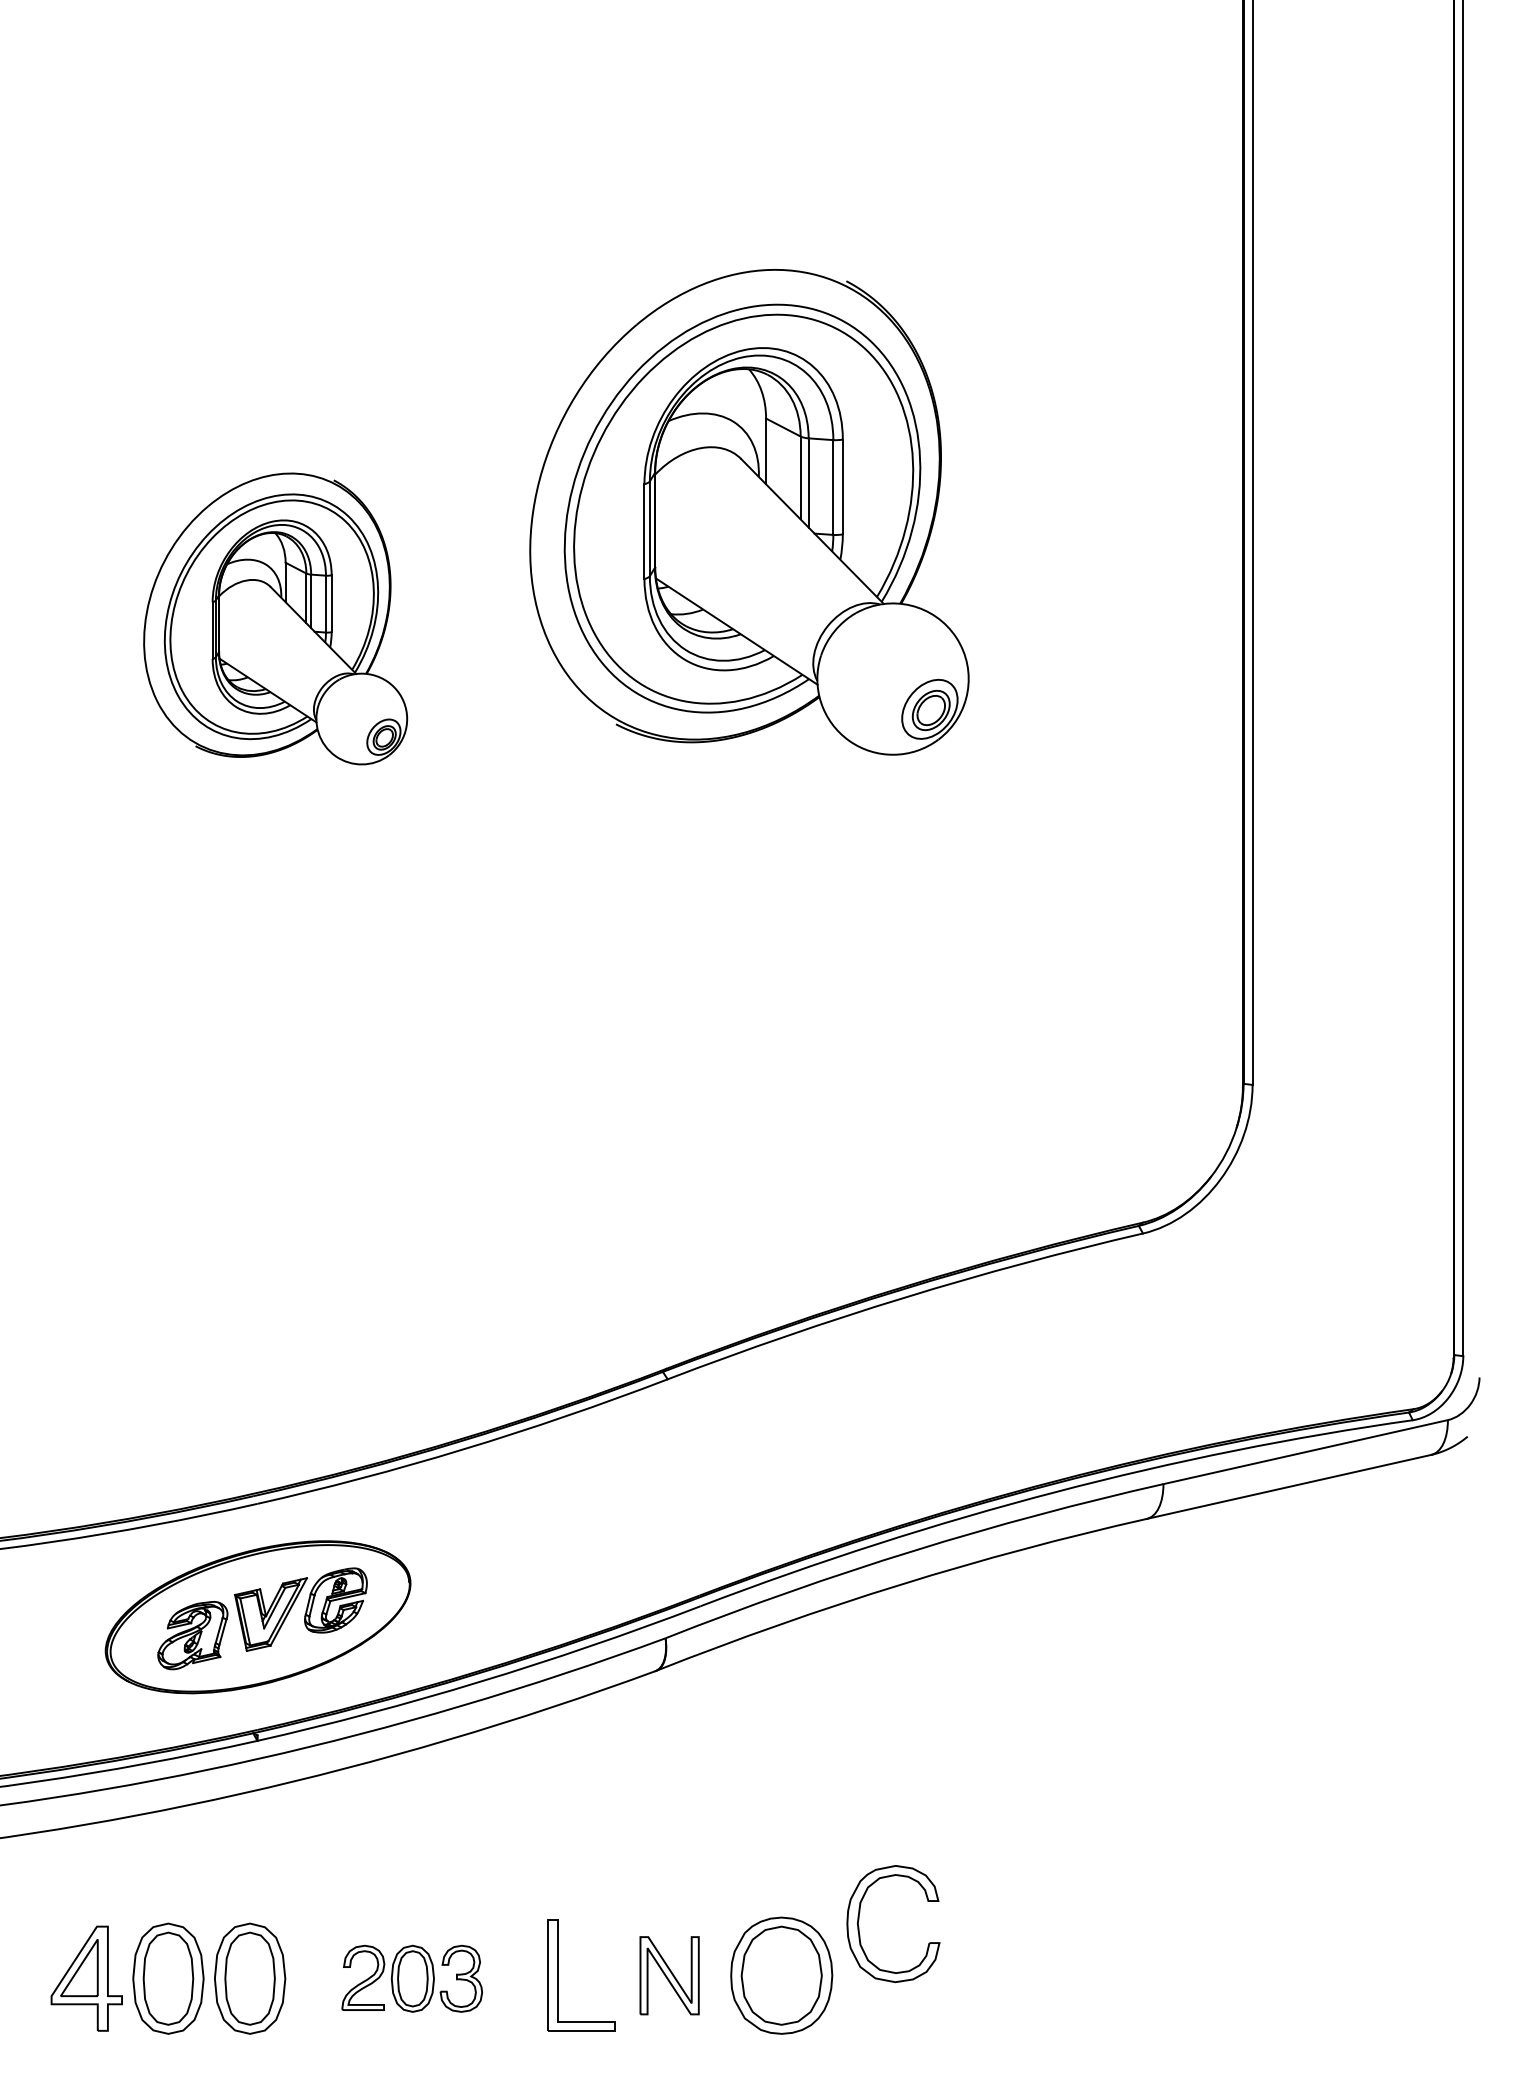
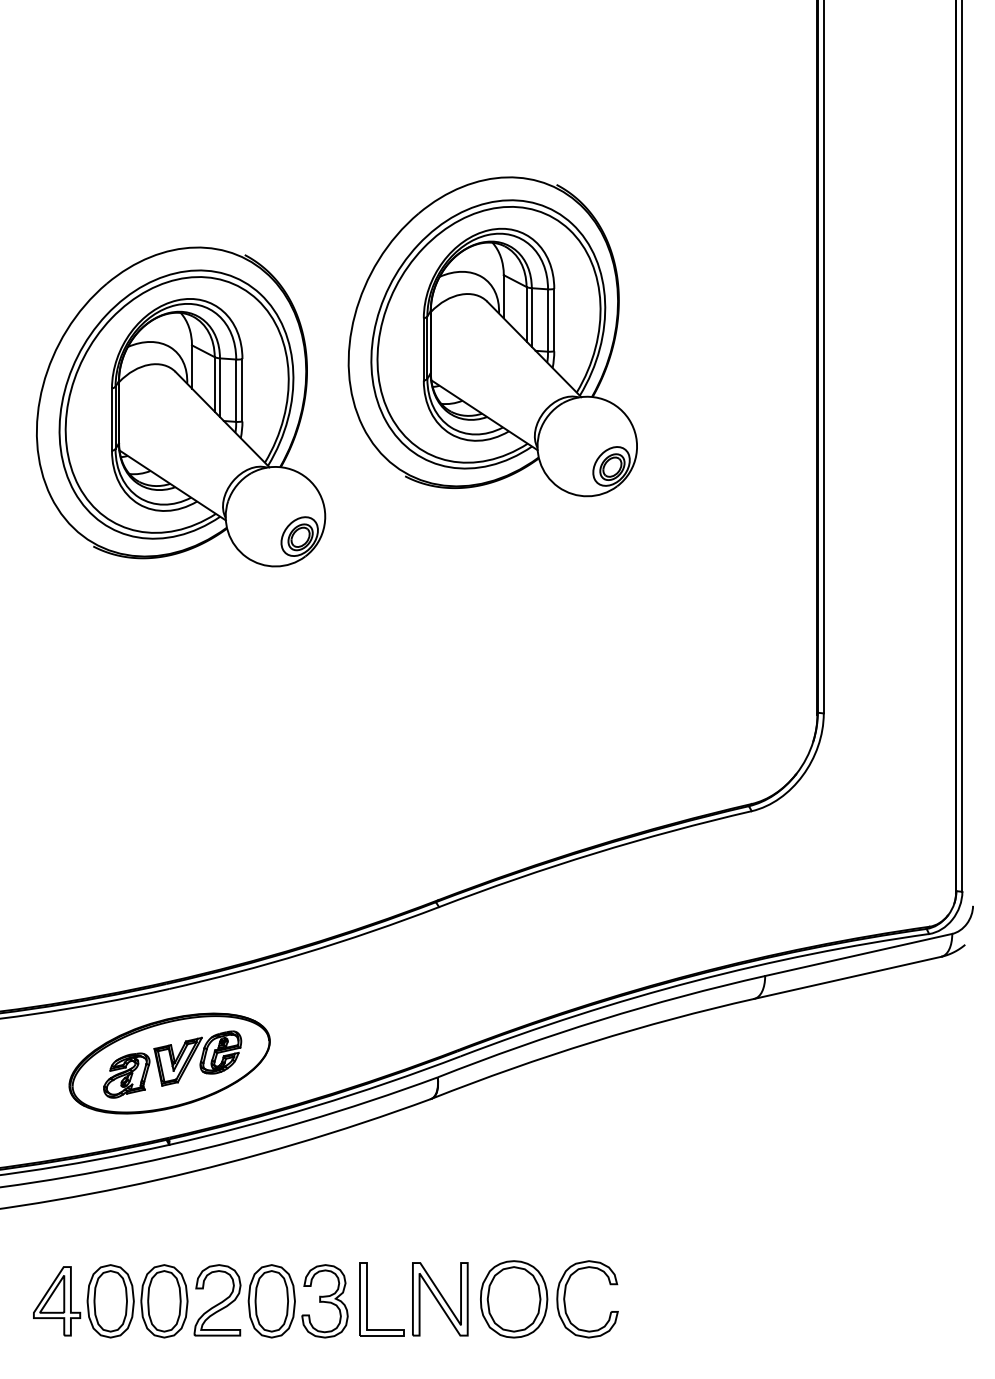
part: (276, 618) -> (181, 406), size x1.67
part: (859, 1924) -> (565, 1299), moved
part: (669, 1975) -> (440, 1299), size x1.43
part: (411, 1978) -> (270, 1301), size x1.67

